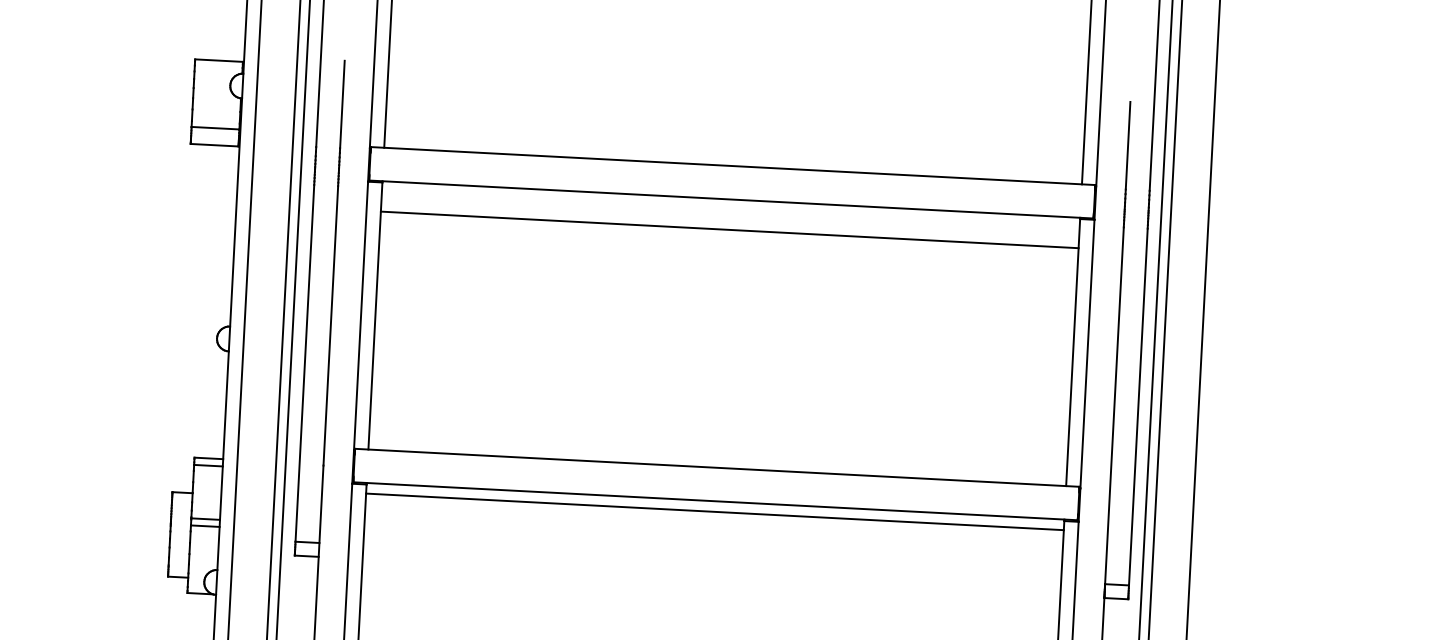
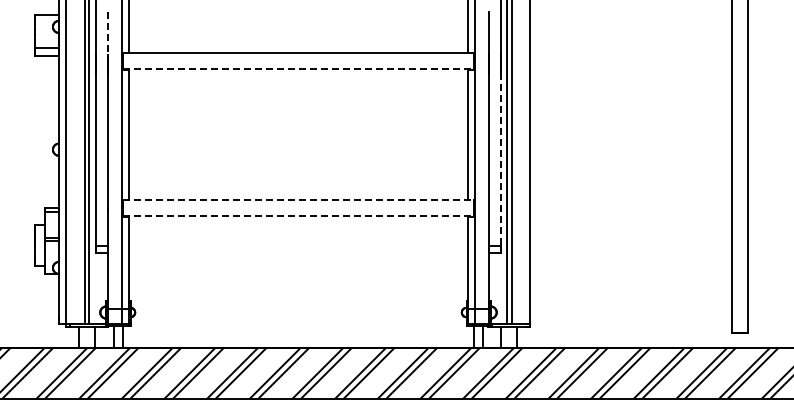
line: (341, 104) -> (107, 33), solid -> dashed
line: (731, 199) -> (298, 69), solid -> dashed
line: (729, 230) -> (298, 84), removed
line: (1137, 406) -> (500, 159), solid -> dashed
line: (717, 467) -> (298, 199), solid -> dashed
line: (715, 500) -> (298, 215), solid -> dashed
line: (714, 512) -> (298, 221), removed

